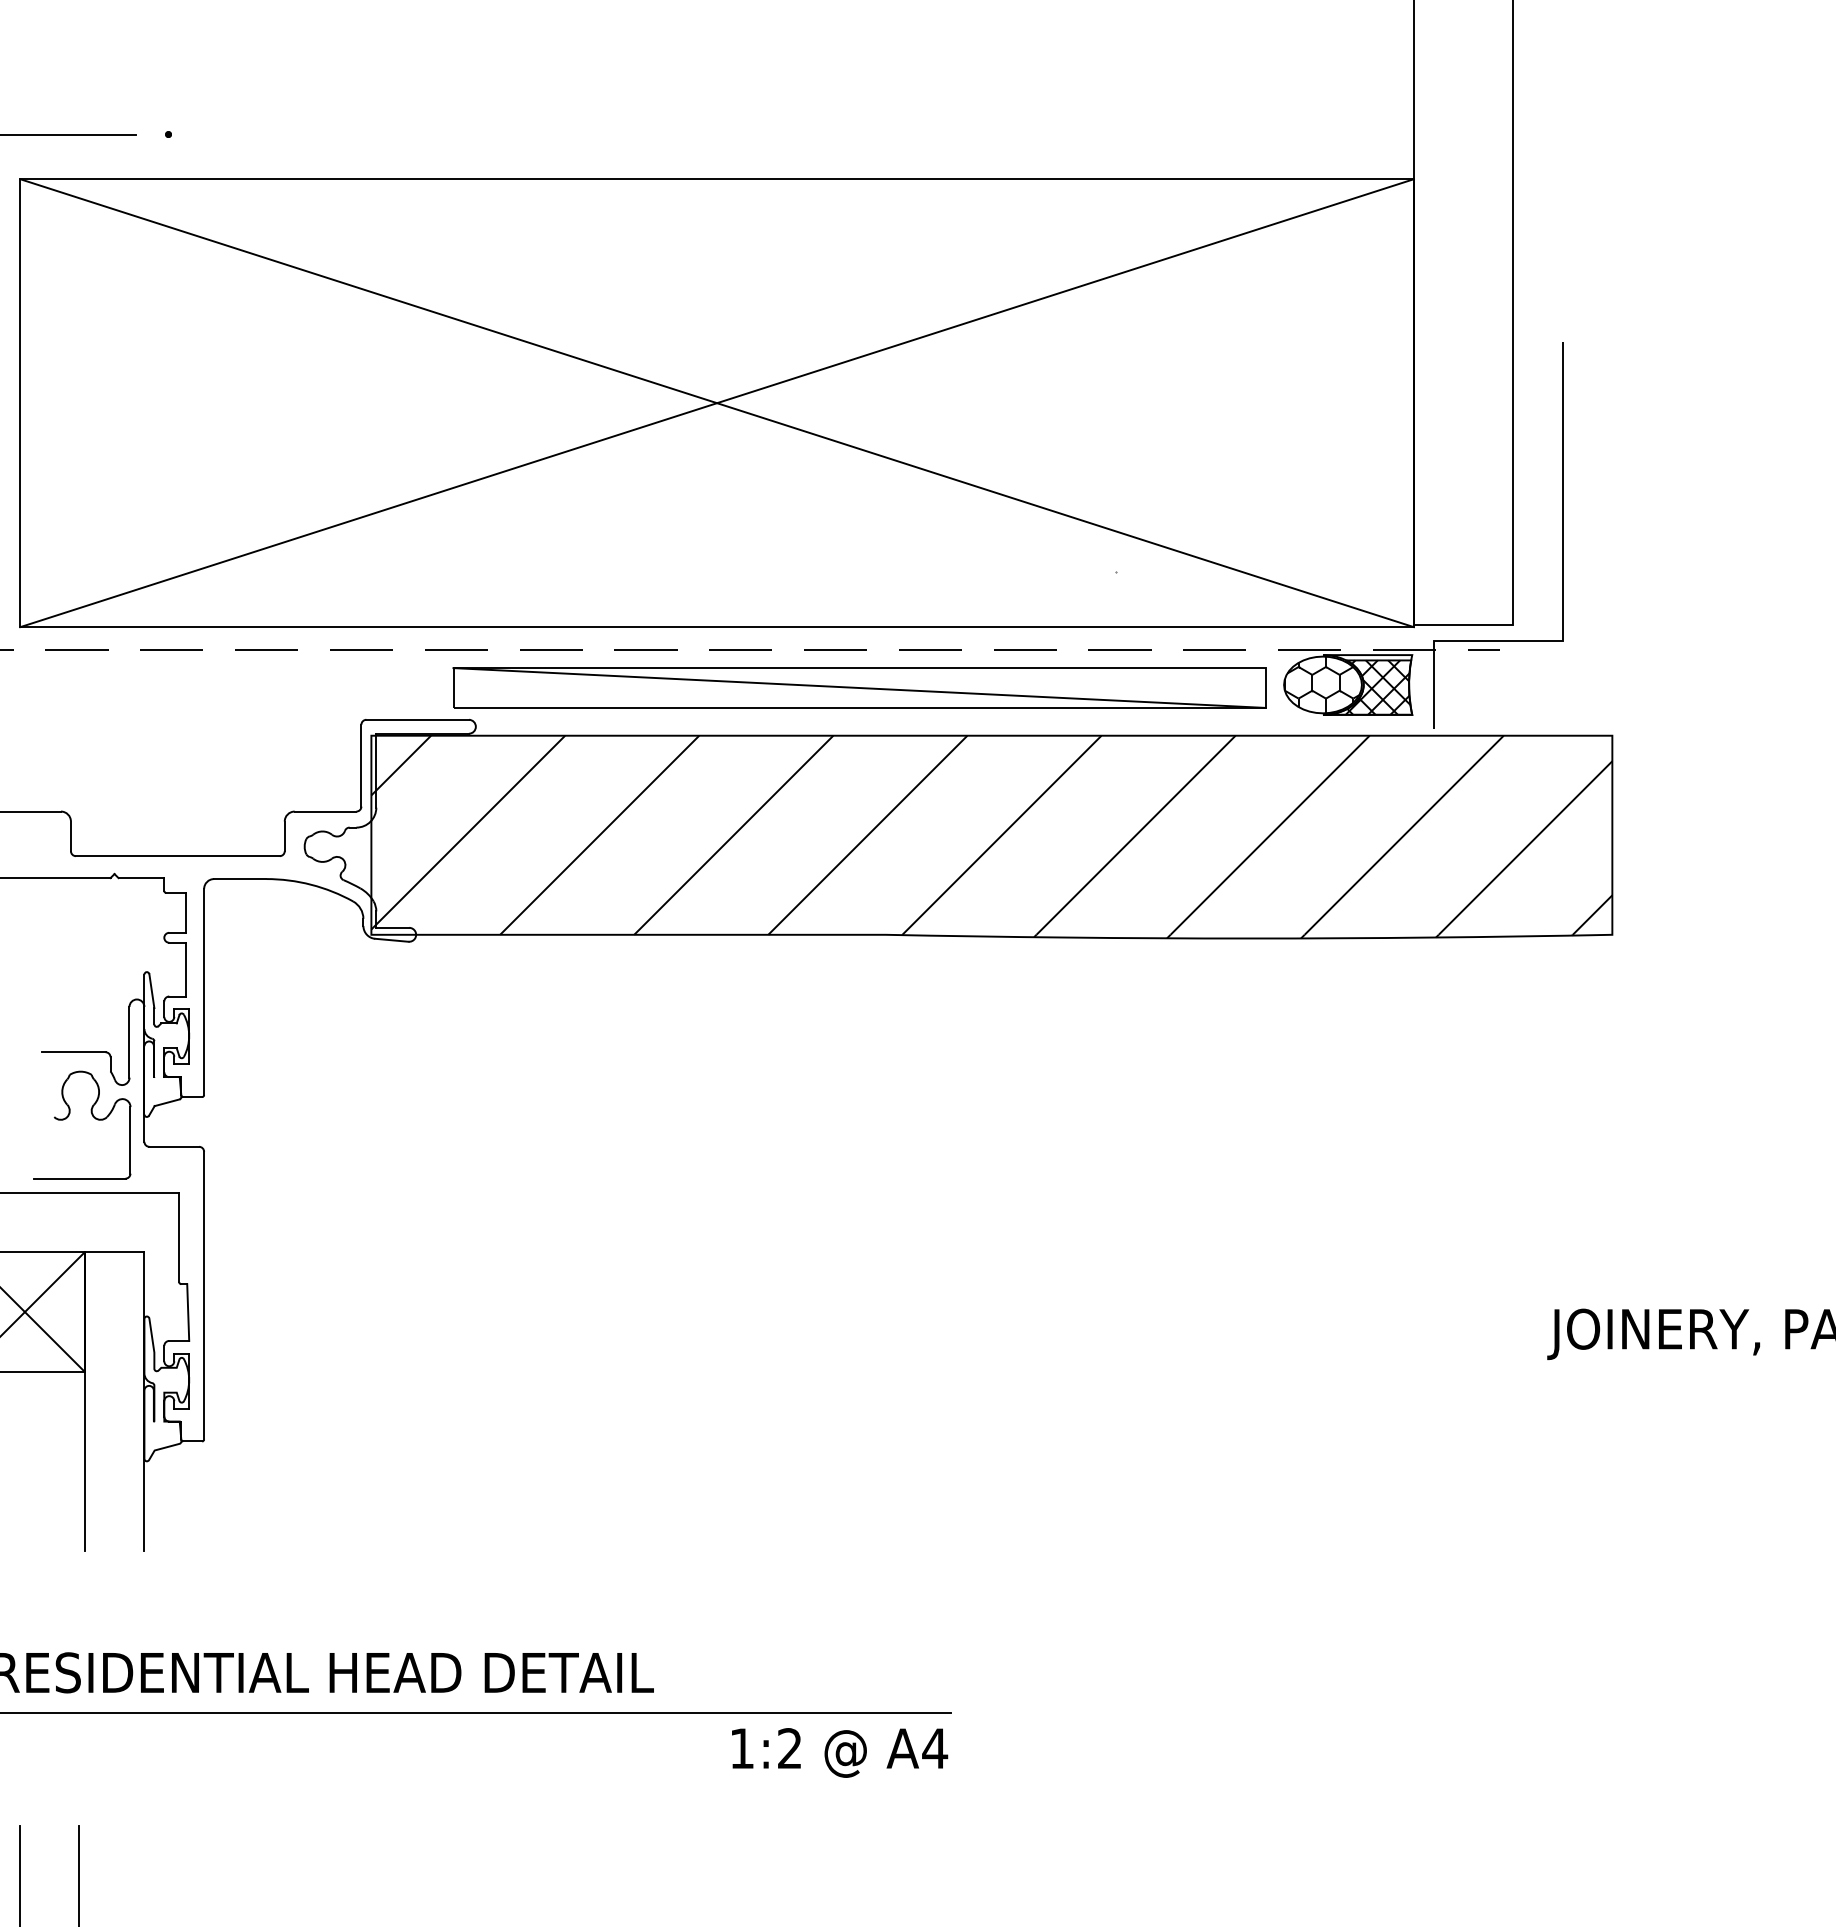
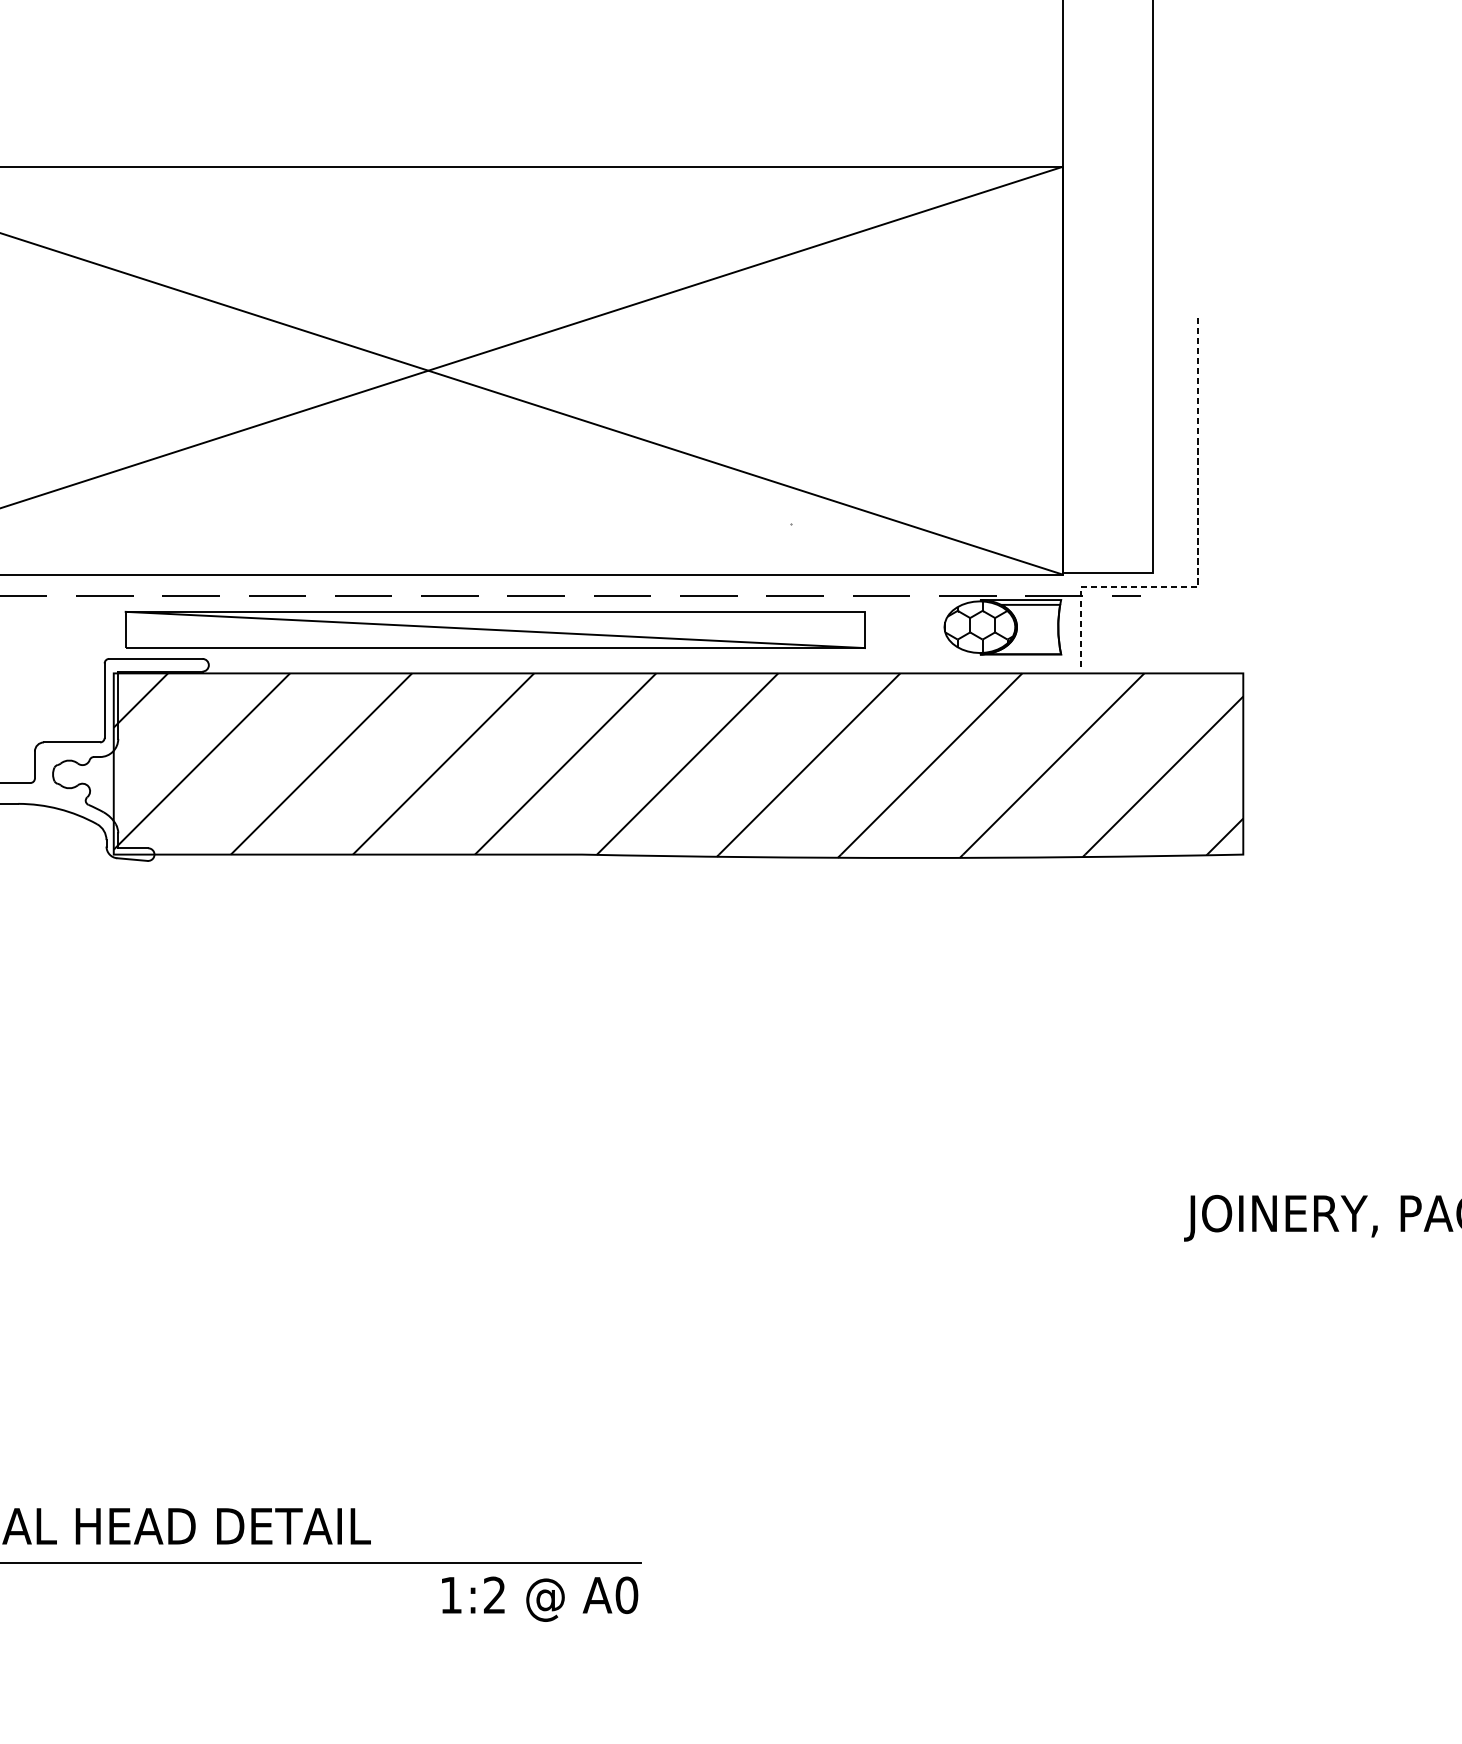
line: (1562, 601) -> (1197, 551), solid -> dashed
part: (859, 687) -> (495, 629), moved
hatch: (1367, 687) -> (1020, 629), removed
text: (935, 1748) -> (627, 1595), A4 -> A0

